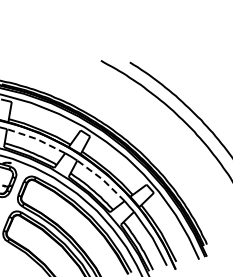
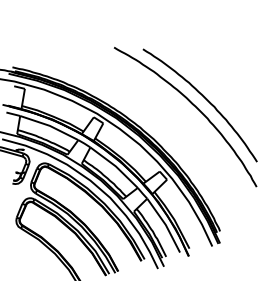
line: (36, 138) -> (49, 125), dashed -> solid
line: (102, 179) -> (115, 166), dashed -> solid

